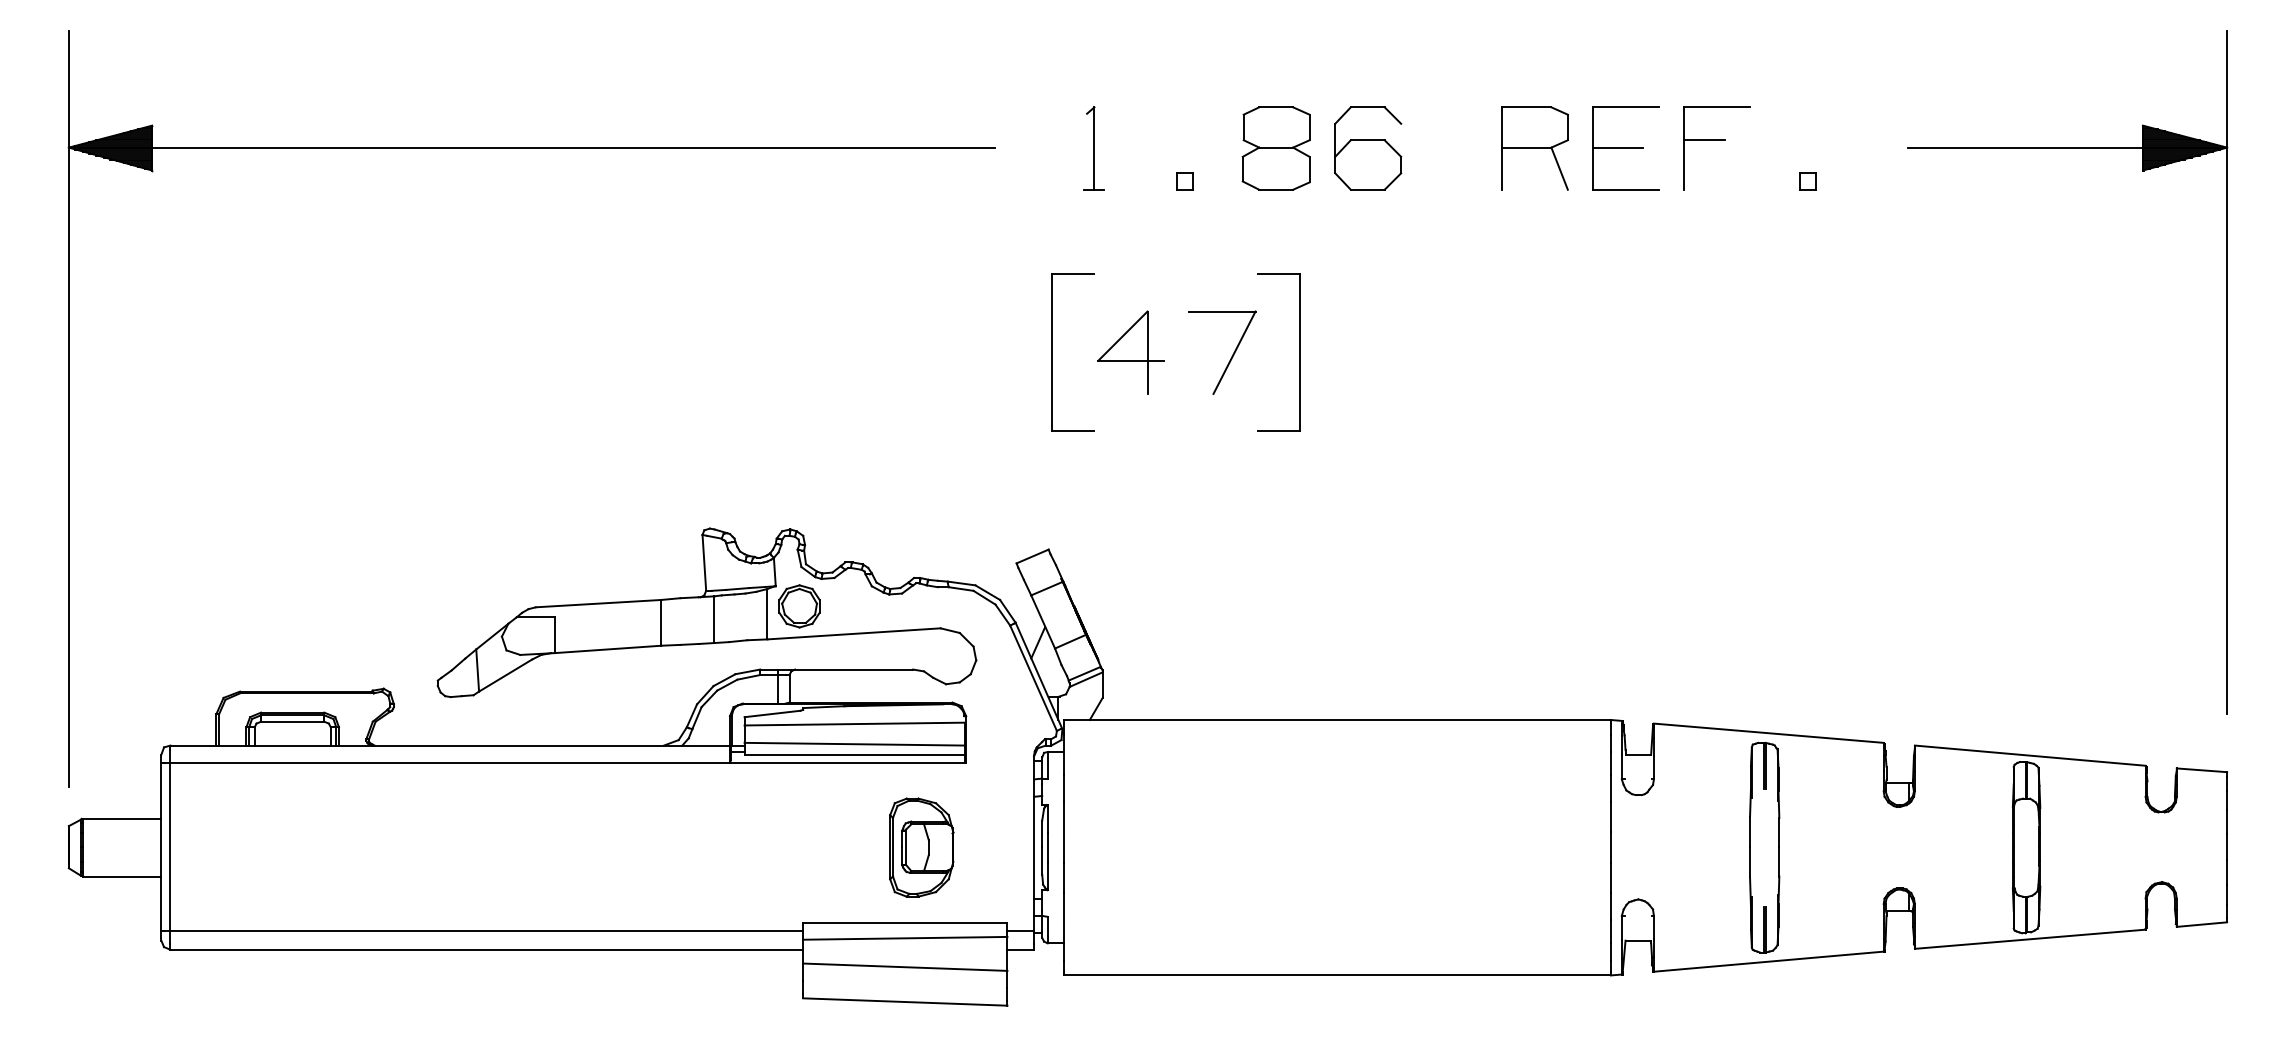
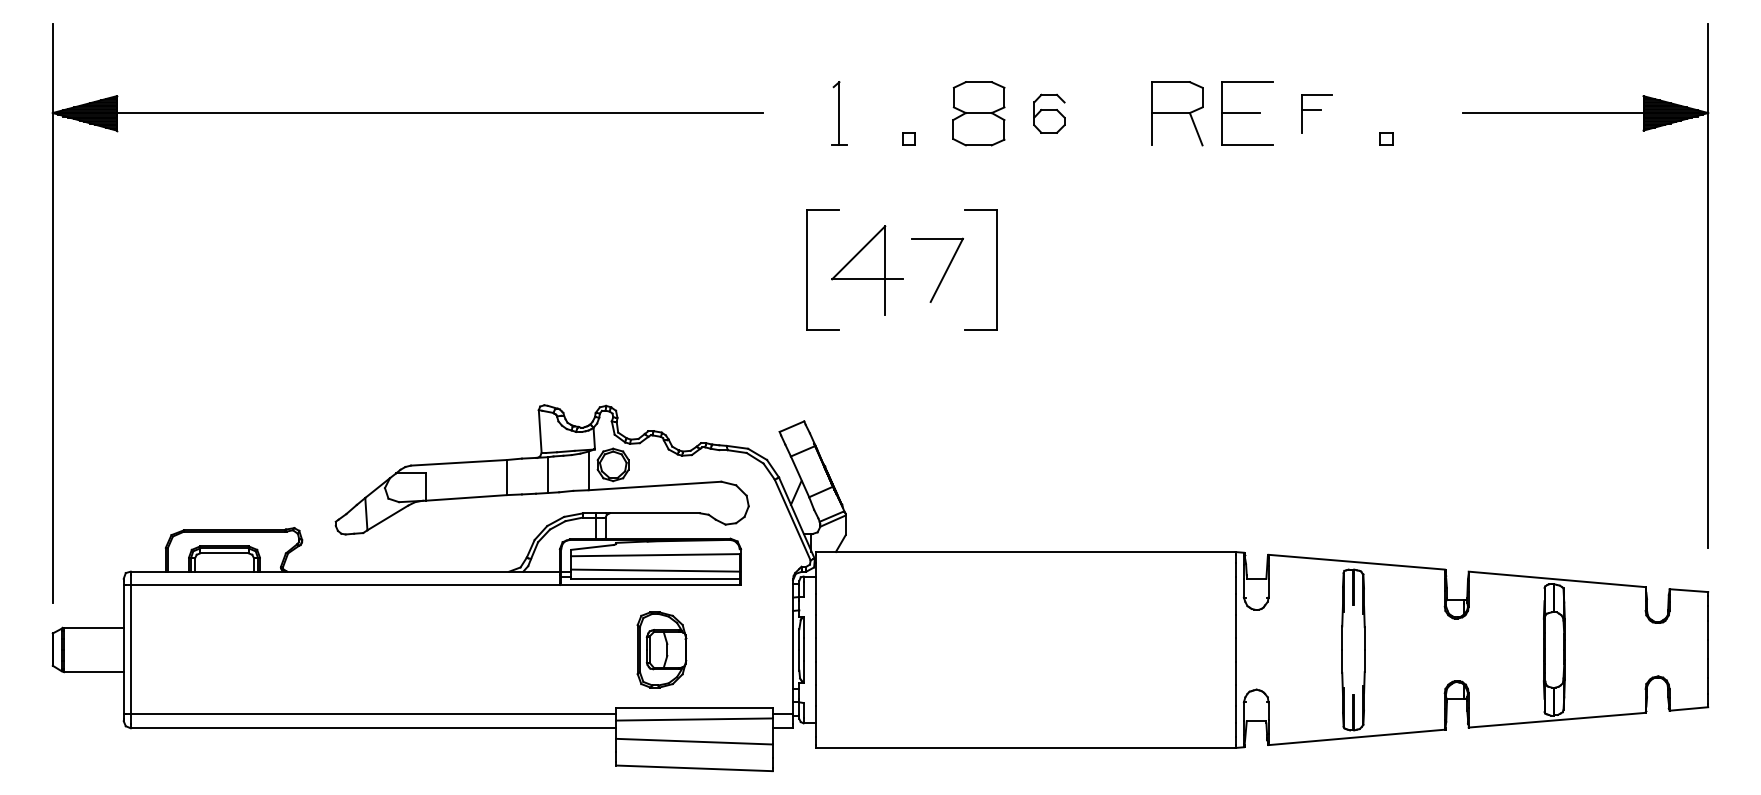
part: (1368, 148) -> (1049, 113), size x0.6
part: (1716, 148) -> (1316, 113), size x0.6
part: (1131, 351) -> (867, 269), size x1.4
part: (921, 847) -> (661, 649), moved

